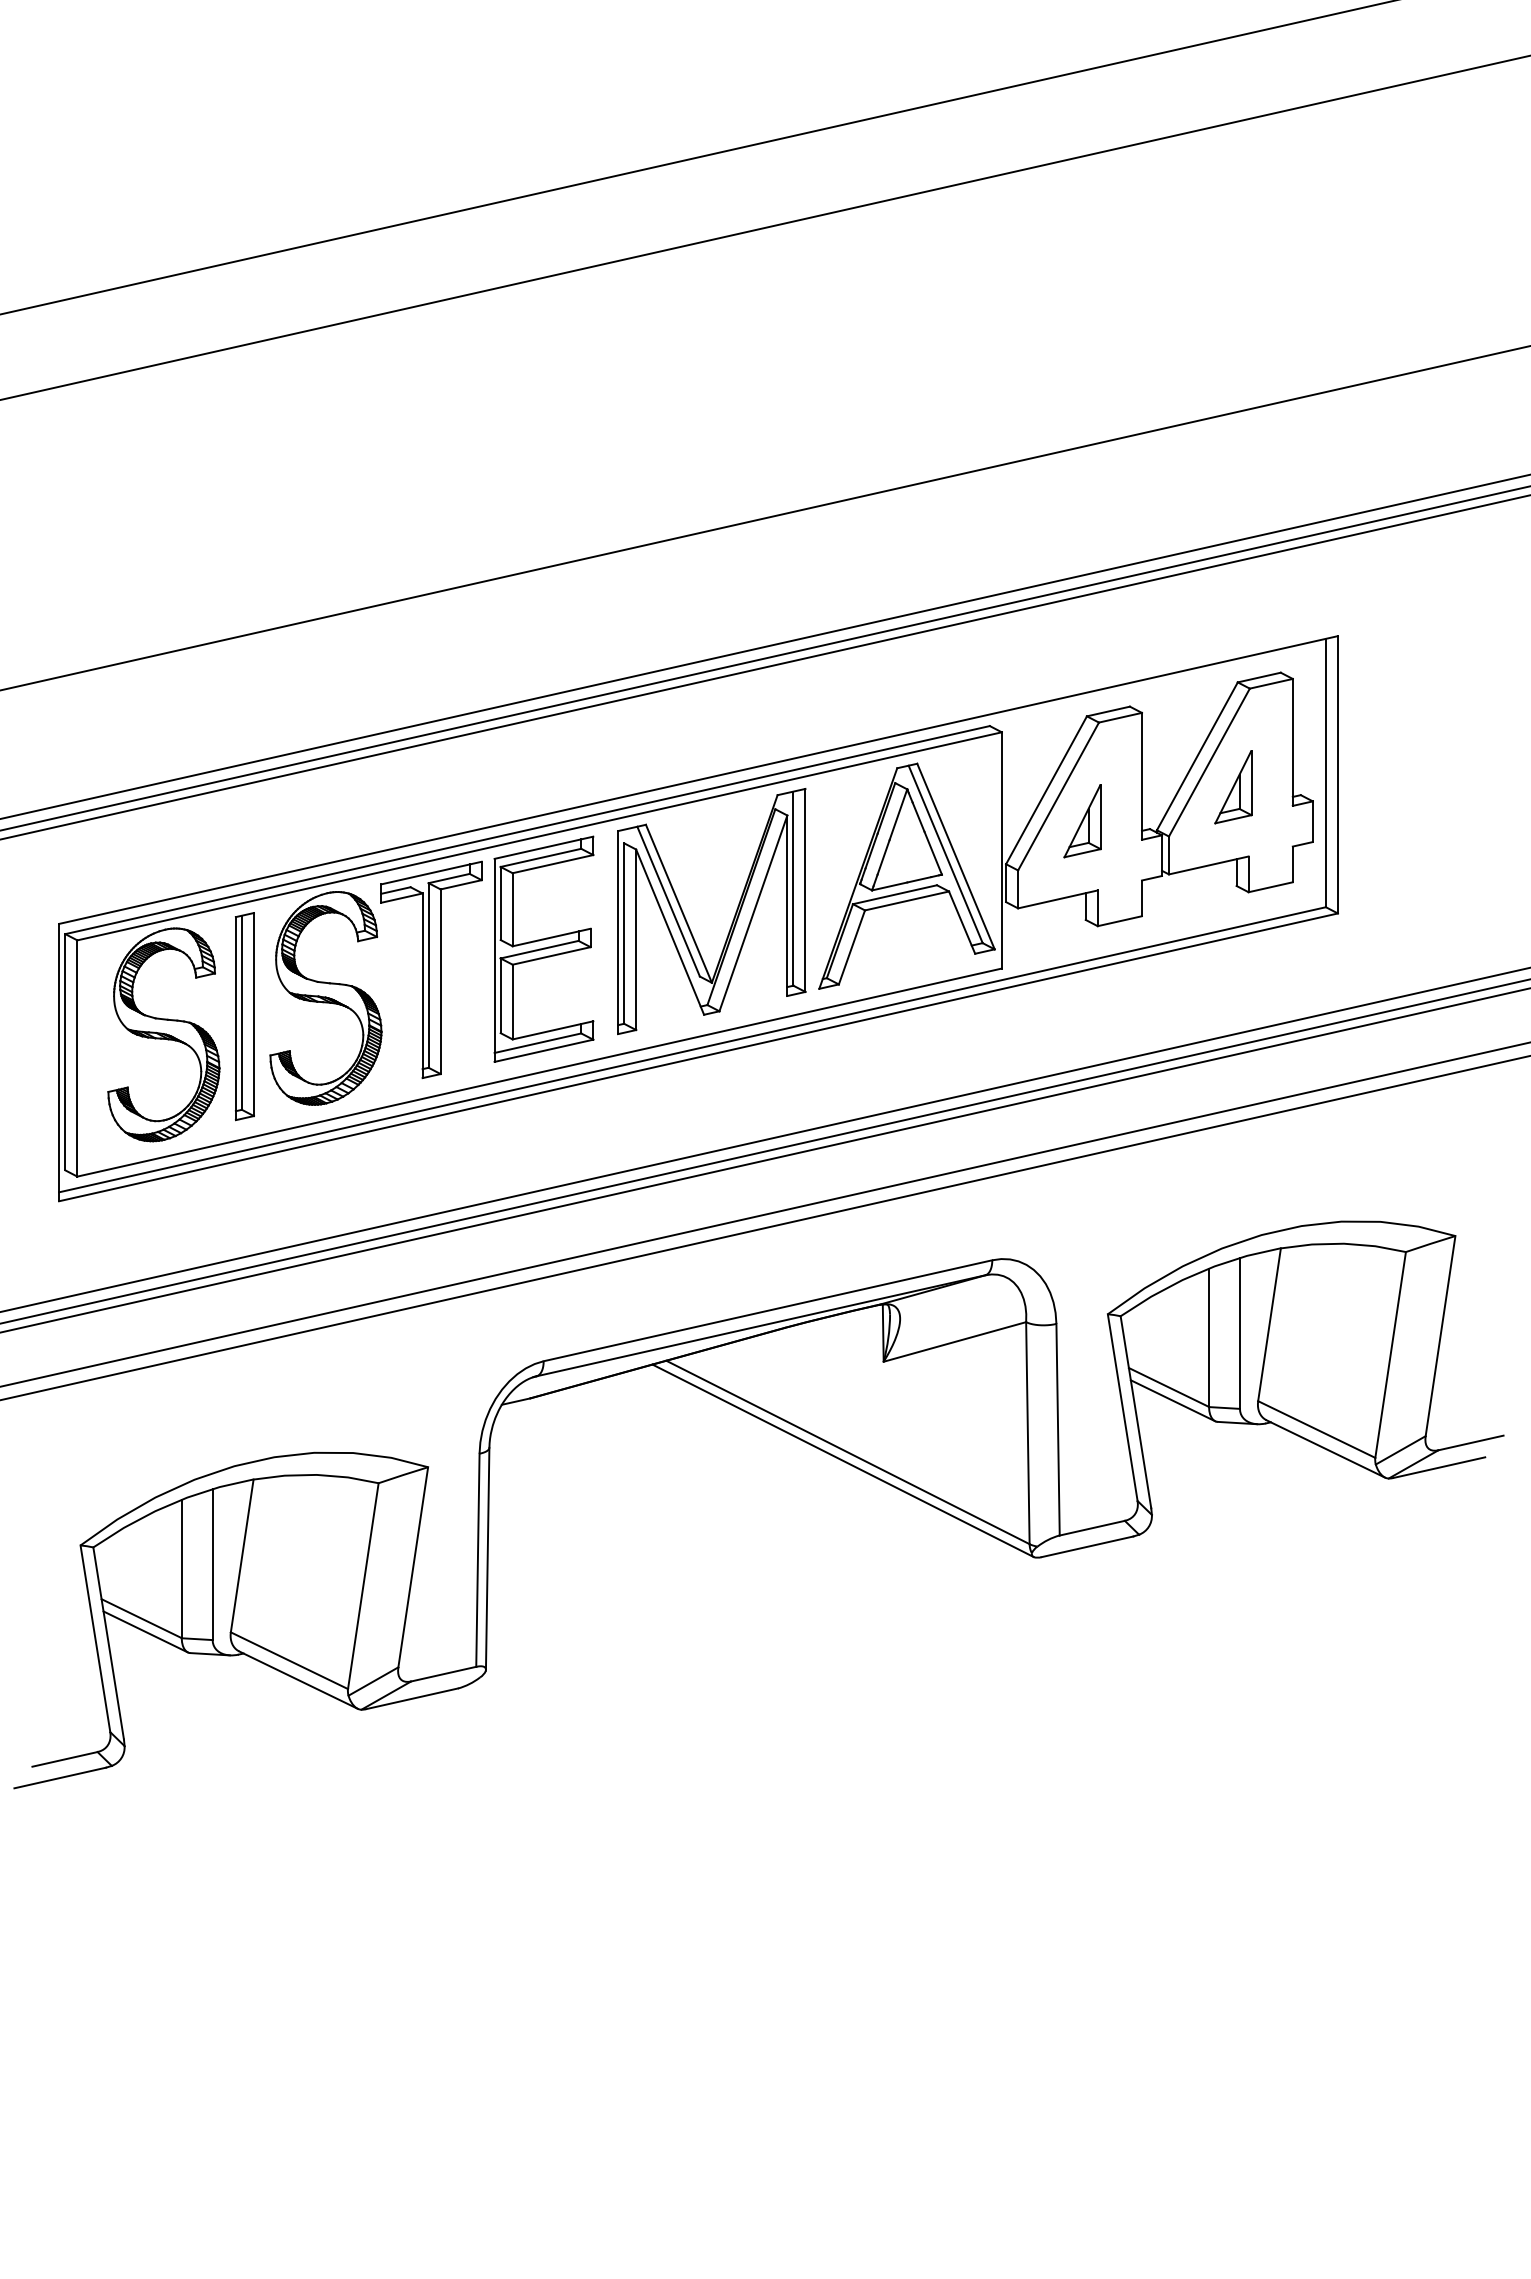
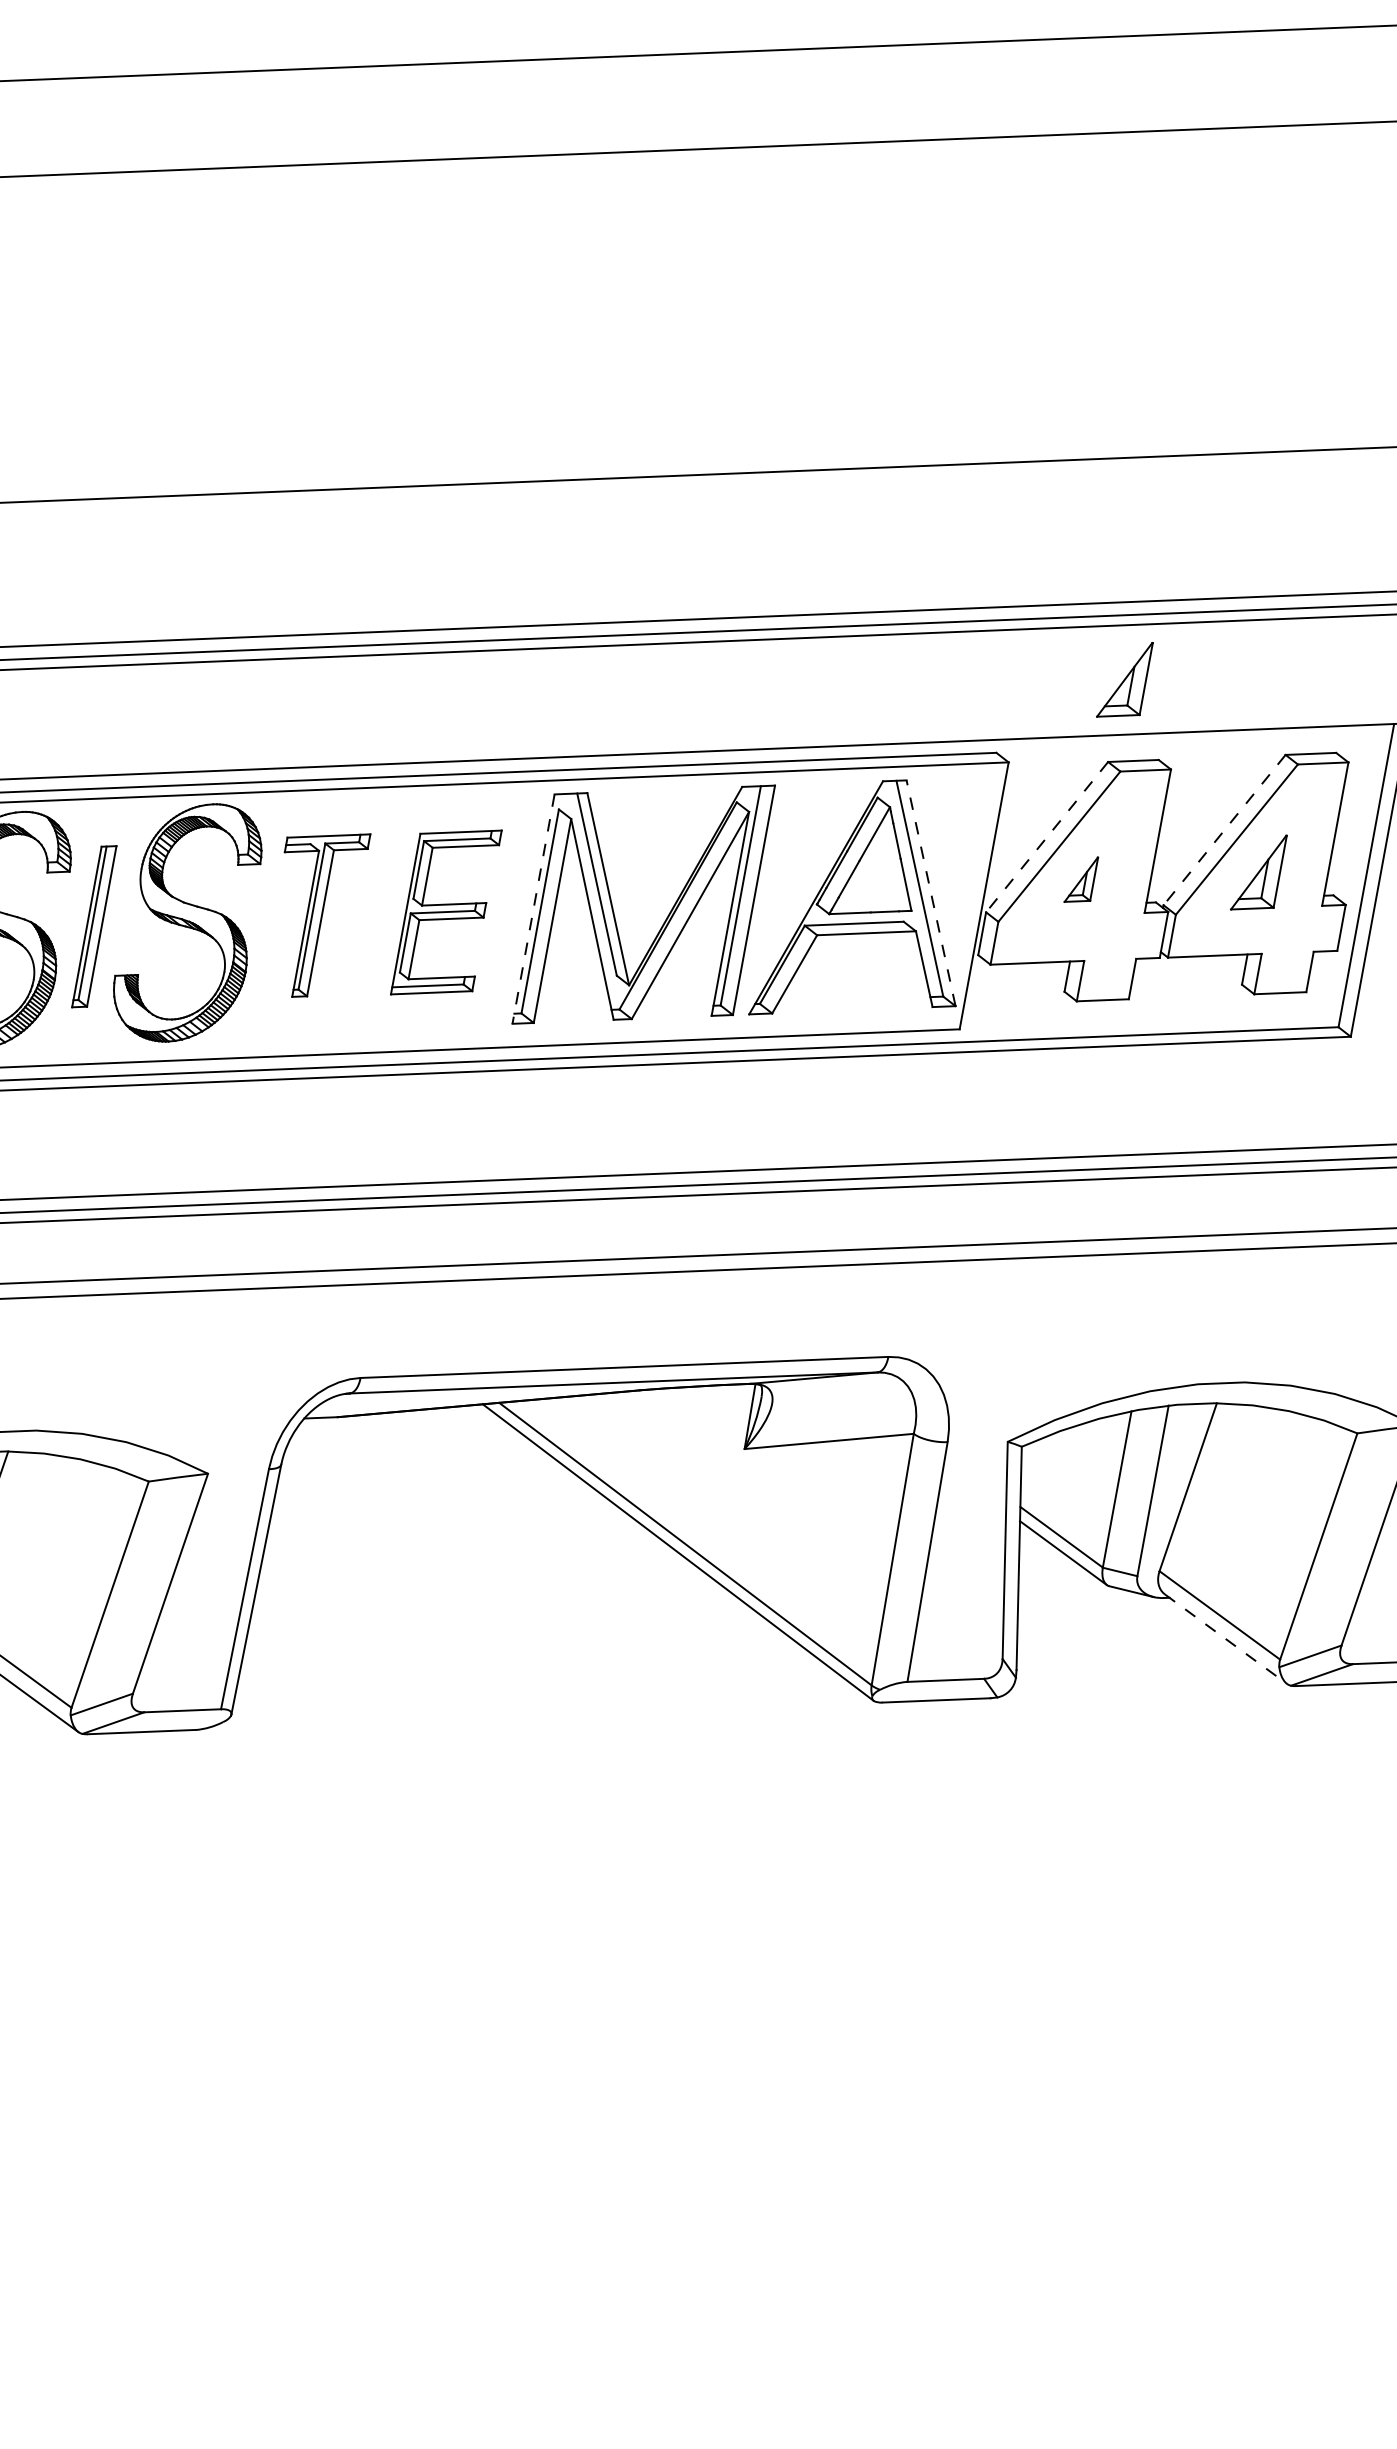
part: (1088, 643) -> (1124, 680), added
line: (1197, 756) -> (1224, 830), solid -> dashed
line: (1046, 790) -> (1047, 837), solid -> dashed
part: (1082, 821) -> (1081, 879), size x0.6
line: (955, 856) -> (930, 893), solid -> dashed
line: (618, 932) -> (534, 909), solid -> dashed
part: (543, 948) -> (445, 911), size x0.7
part: (431, 969) -> (315, 912), size x0.7
part: (244, 1016) -> (94, 926), size x0.7
line: (1325, 1448) -> (1225, 1638), solid -> dashed

